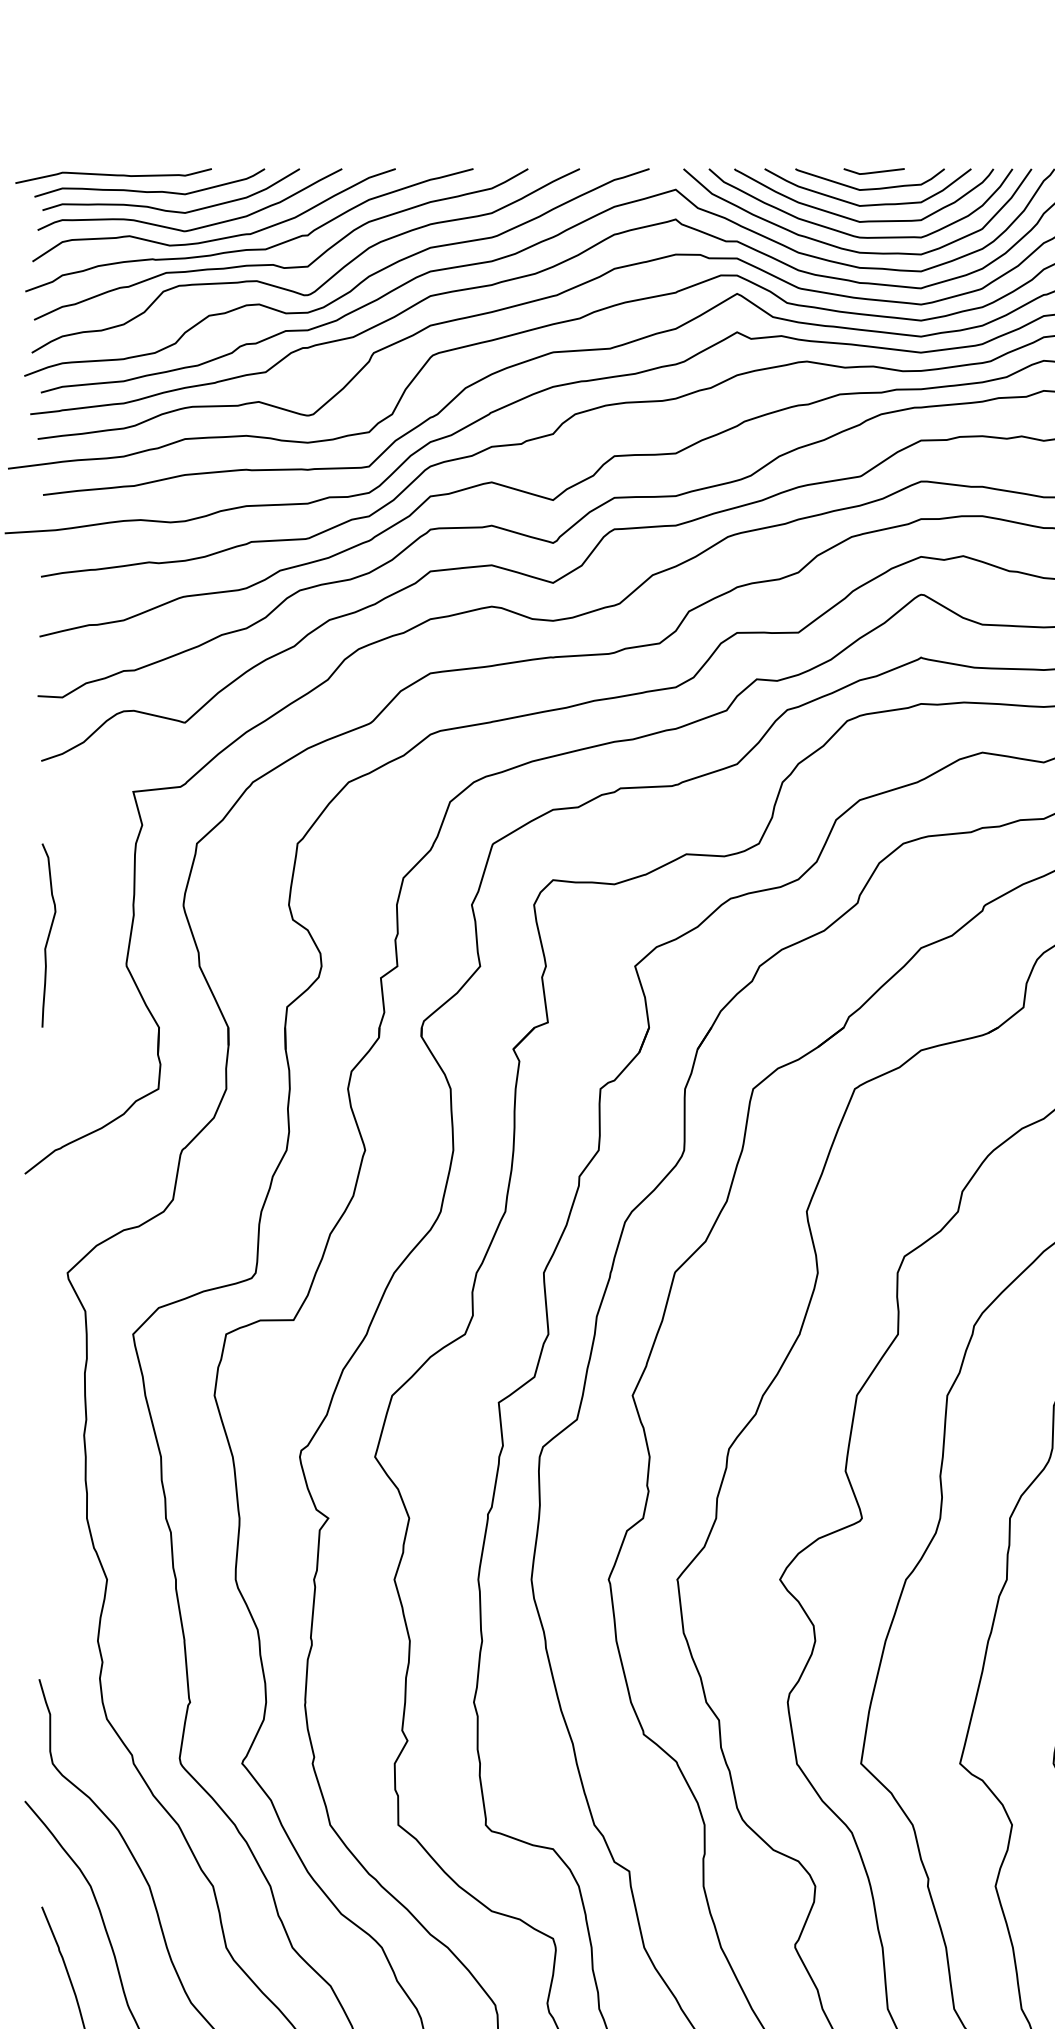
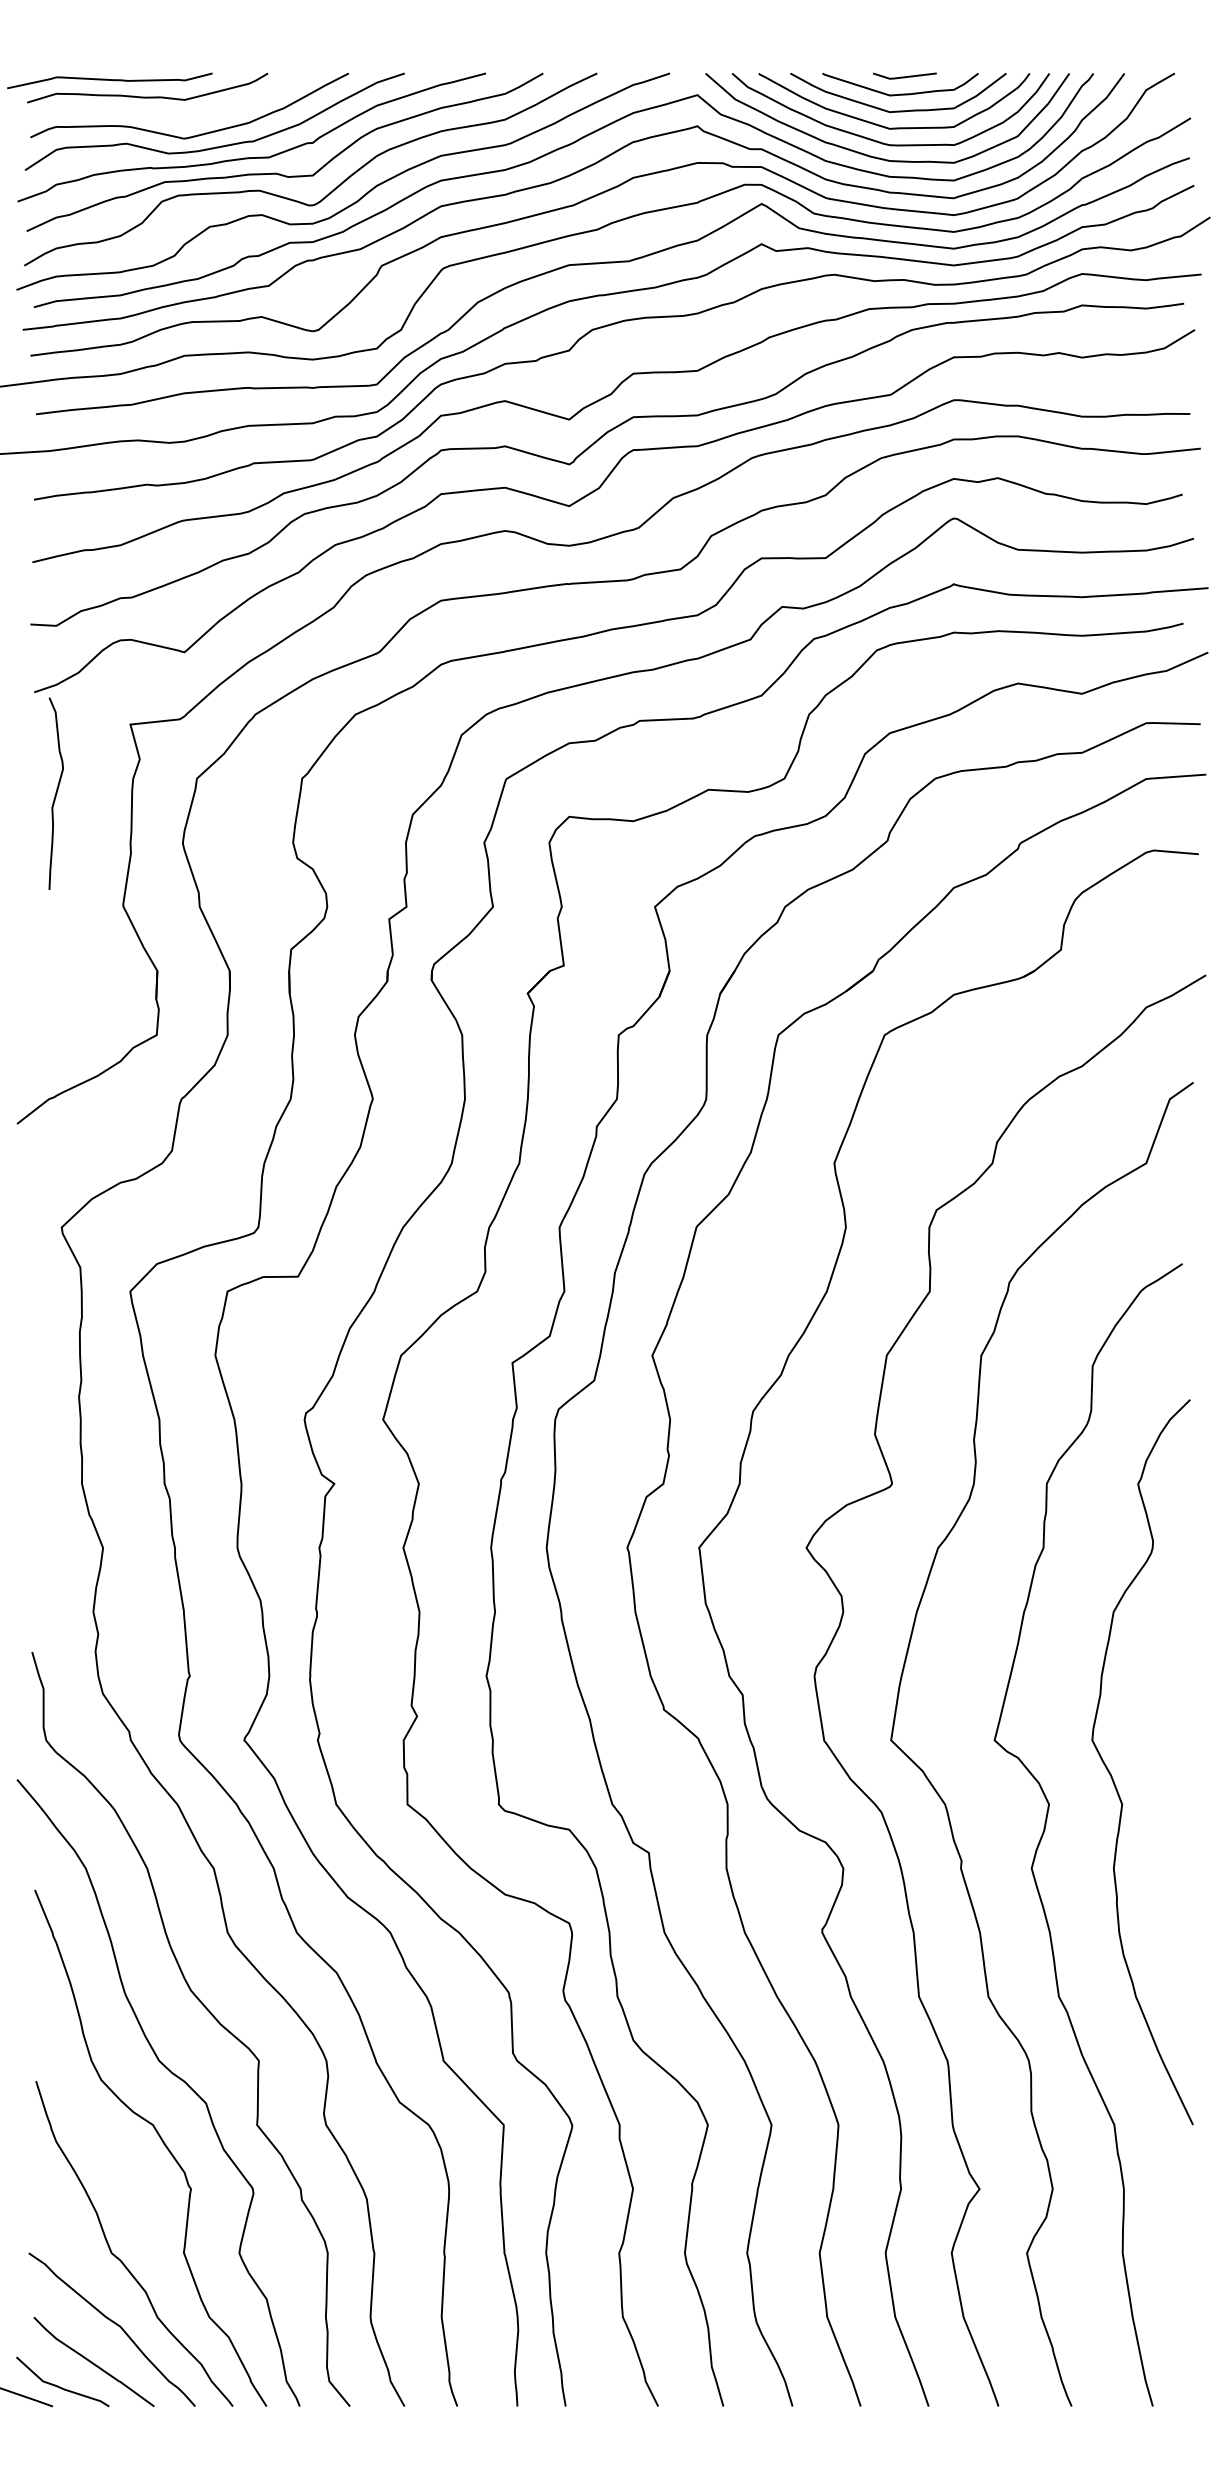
curve: (170, 210) -> (169, 116), removed
curve: (48, 935) -> (55, 793), moved

